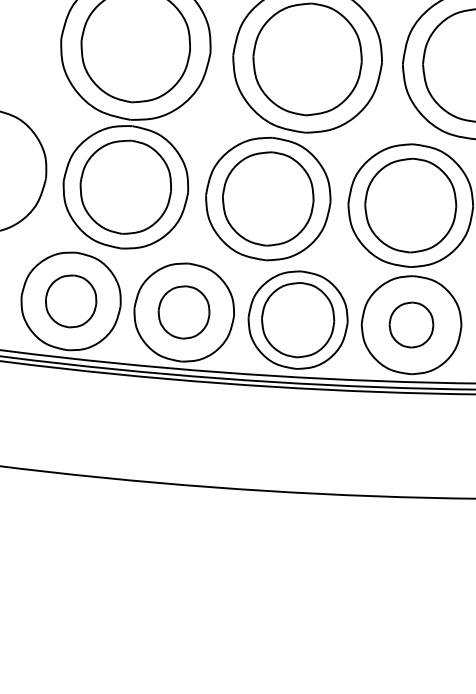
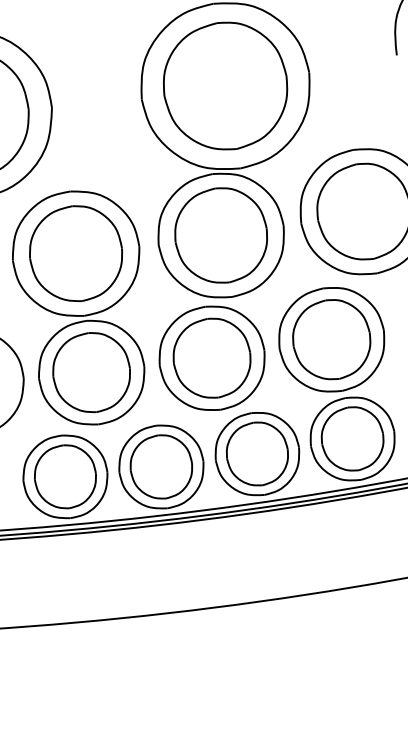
part: (71, 300) -> (65, 476), size x1.43
part: (183, 311) -> (160, 466), size x1.43
part: (411, 324) -> (352, 438), size x1.67

